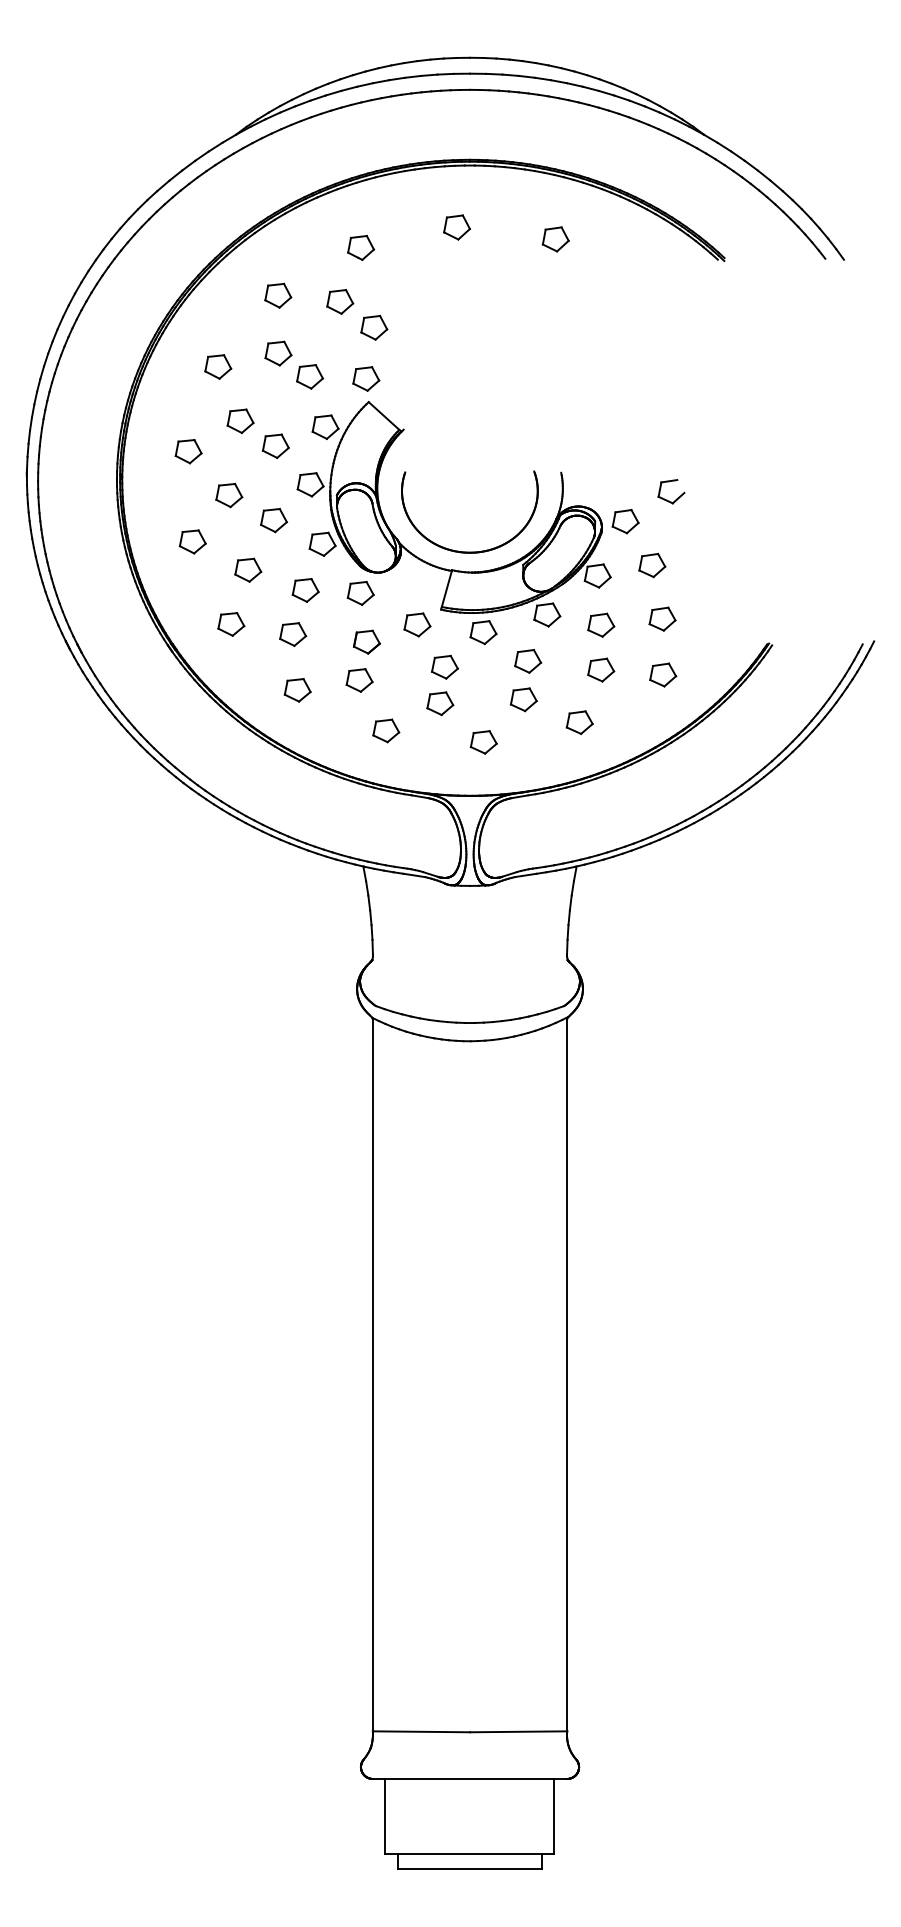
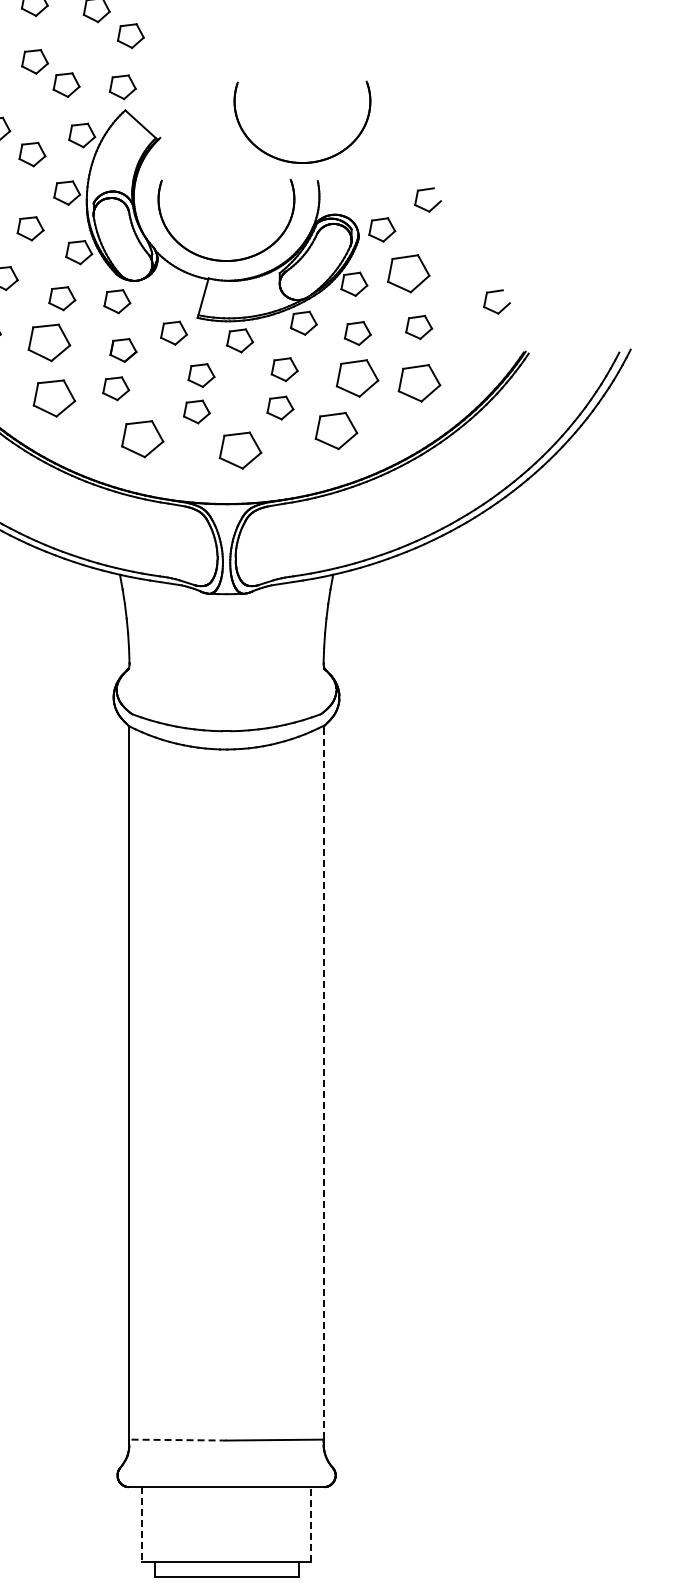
part: (545, 453) -> (302, 161), added
part: (652, 565) -> (409, 273), size x1.6
part: (746, 599) -> (503, 307), added
part: (293, 634) -> (50, 342), size x1.6
part: (601, 669) -> (358, 377), size x1.6
part: (663, 674) -> (420, 382), size x1.6
part: (297, 690) -> (54, 398), size x1.6
part: (579, 722) -> (336, 430), size x1.6
part: (386, 730) -> (143, 438), size x1.6
part: (483, 742) -> (240, 450), size x1.6
line: (567, 1375) -> (324, 1083), solid -> dashed
line: (421, 1731) -> (178, 1439), solid -> dashed
line: (554, 1815) -> (311, 1523), solid -> dashed
line: (385, 1816) -> (142, 1524), solid -> dashed

